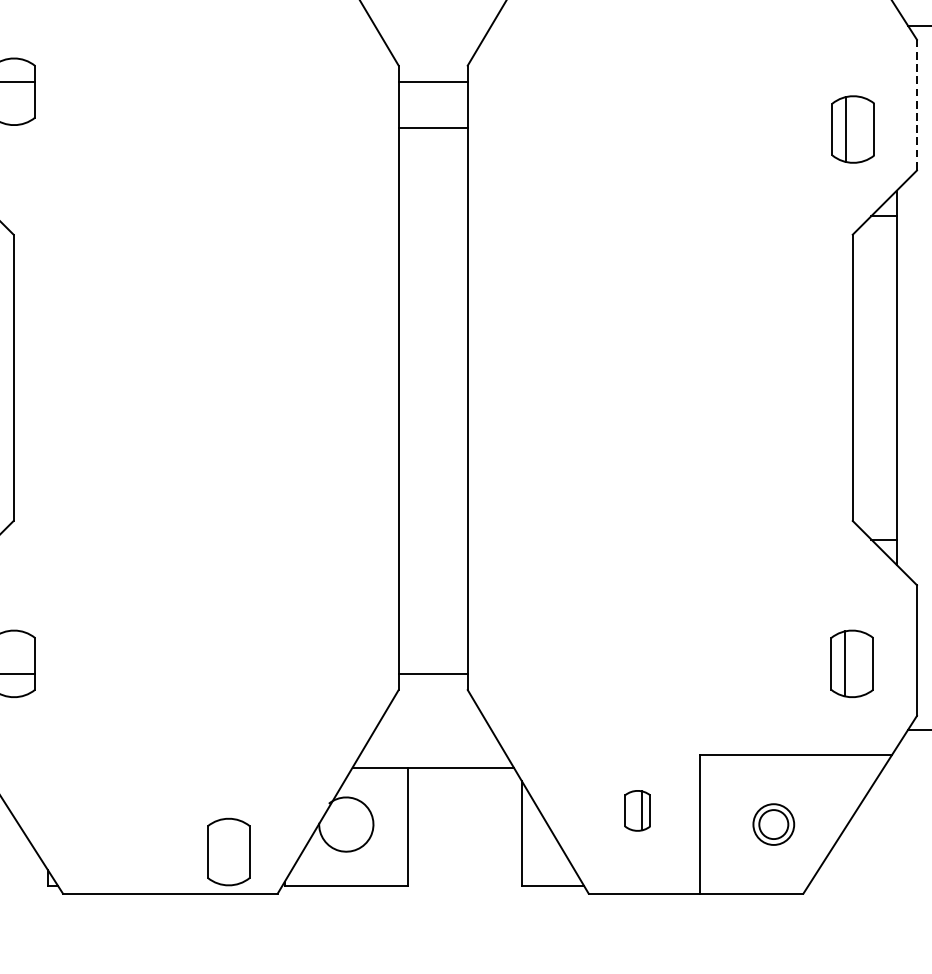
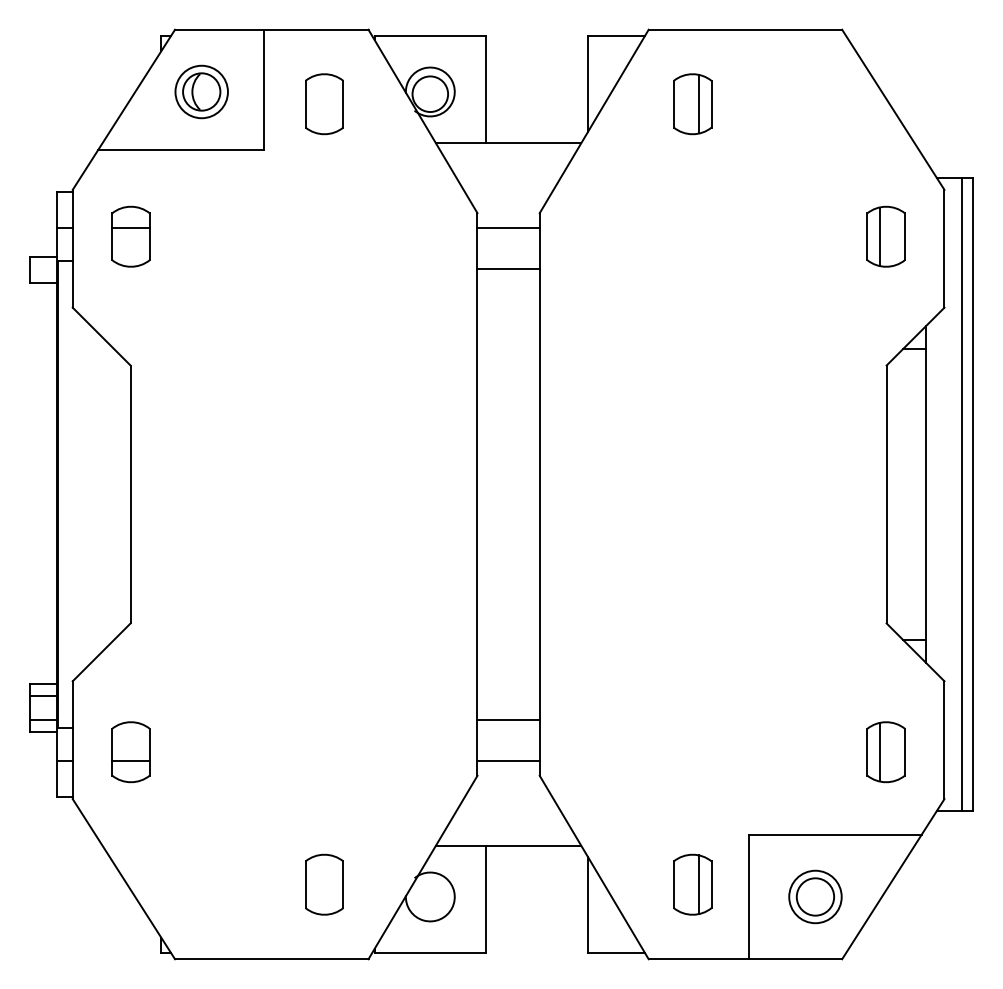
line: (917, 104) -> (944, 248), dashed -> solid
part: (852, 129) -> (885, 236), moved
line: (433, 627) -> (508, 719), added
part: (637, 810) -> (692, 884), size x1.67
part: (773, 824) -> (815, 896), size x1.43
part: (228, 851) -> (324, 884), moved

